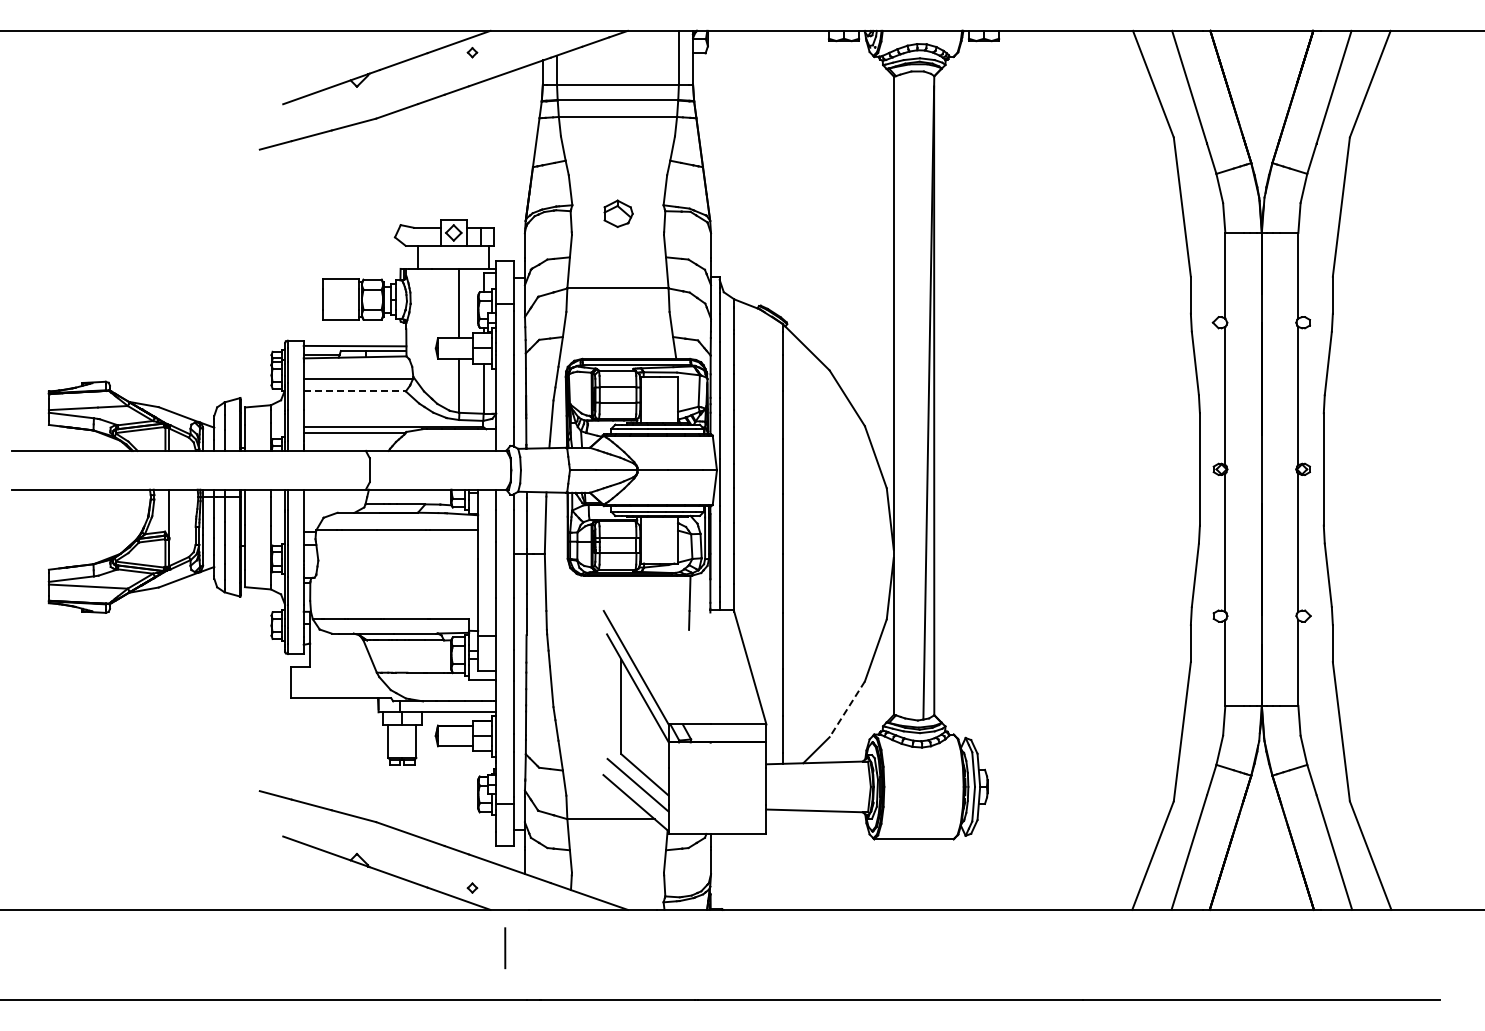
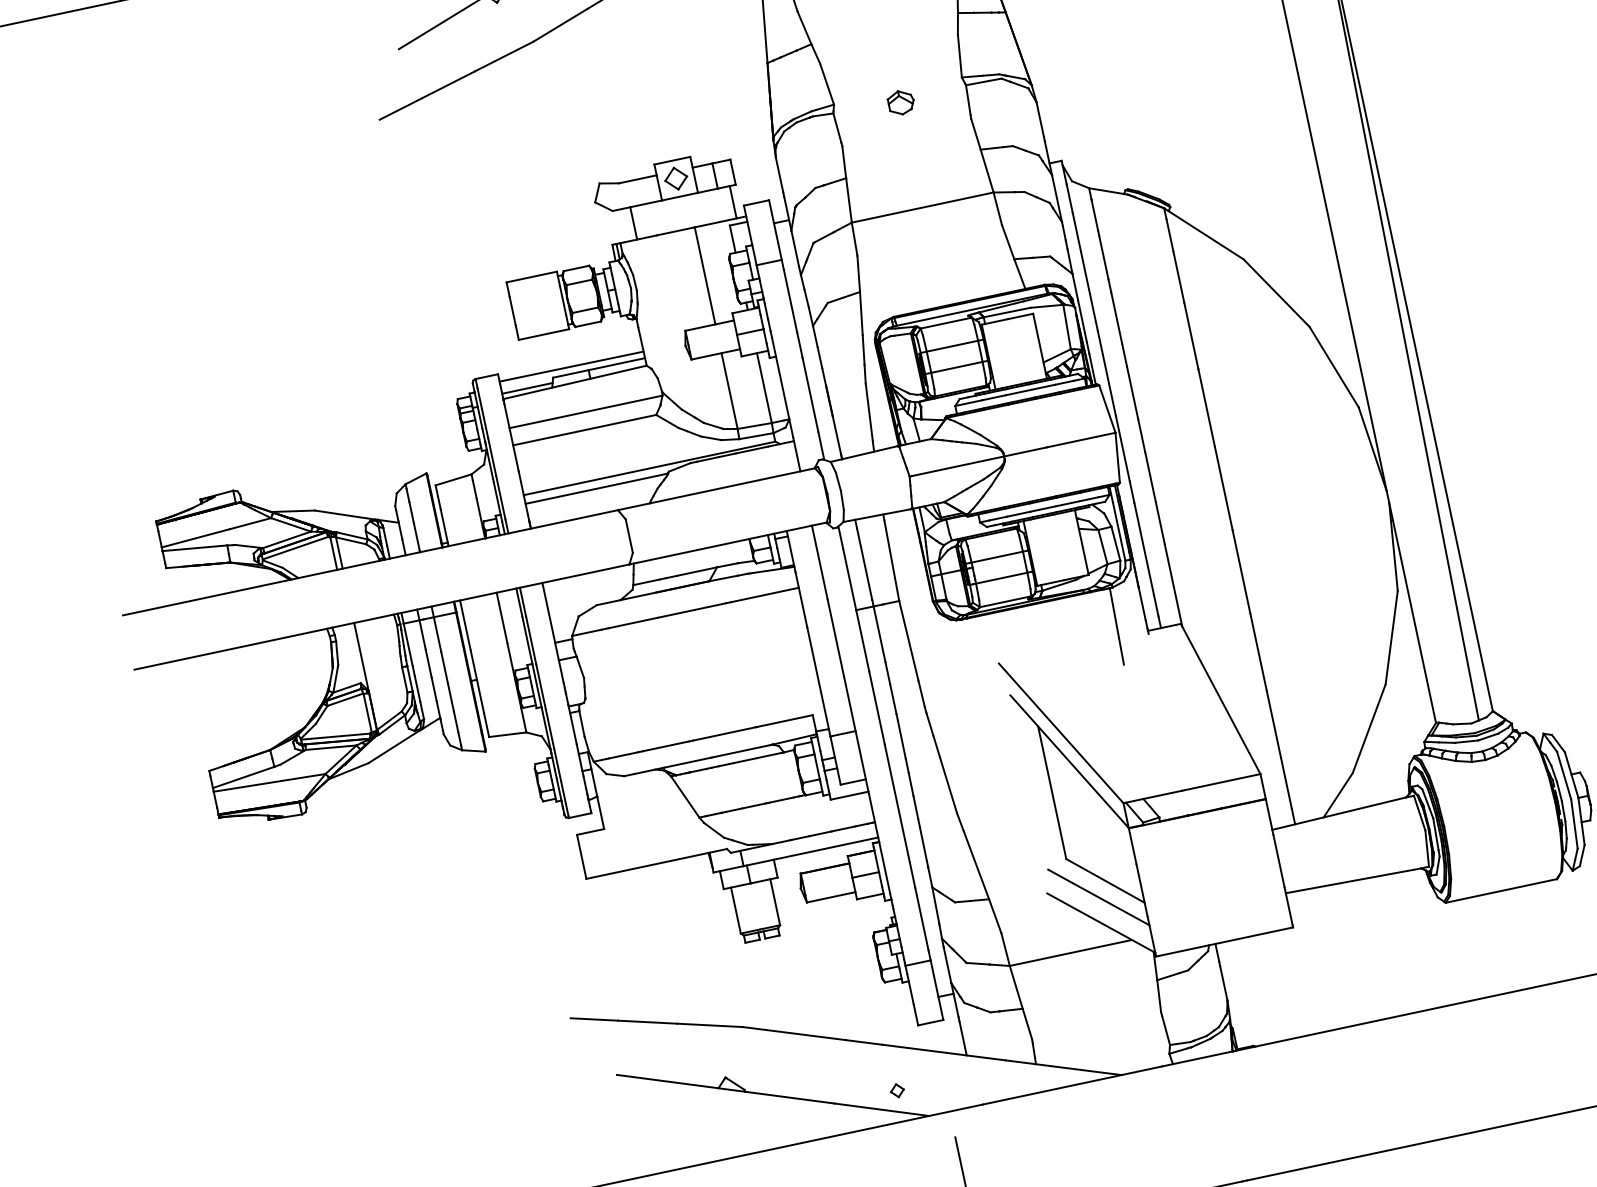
part: (618, 213) -> (901, 102), size x0.62
line: (355, 391) -> (585, 430), dashed -> solid
line: (847, 709) -> (1369, 728), dashed -> solid

